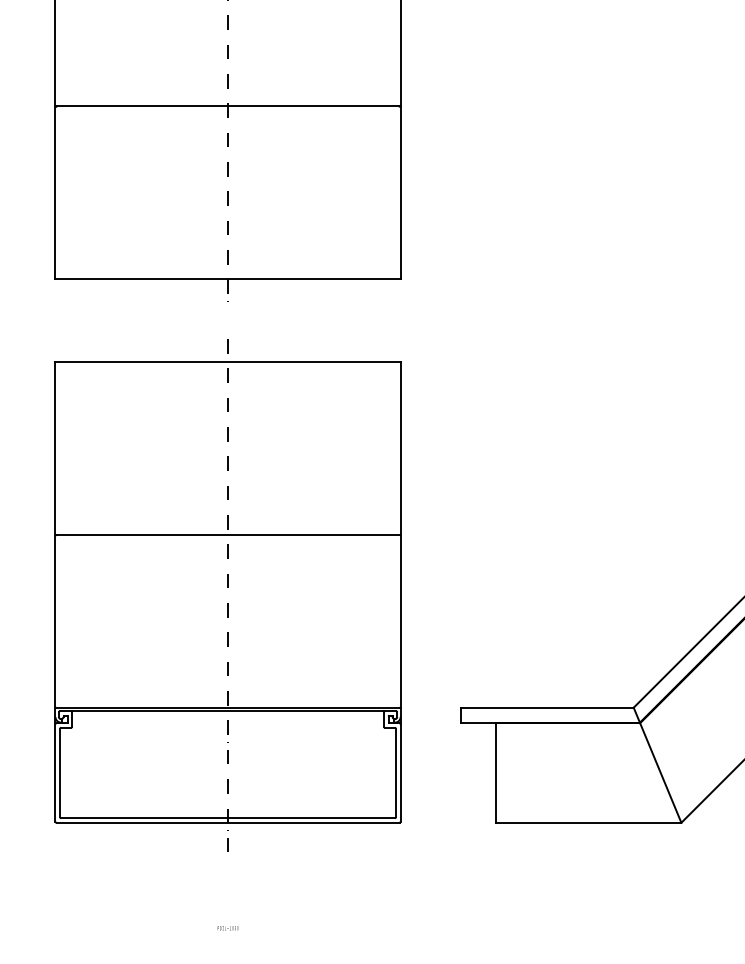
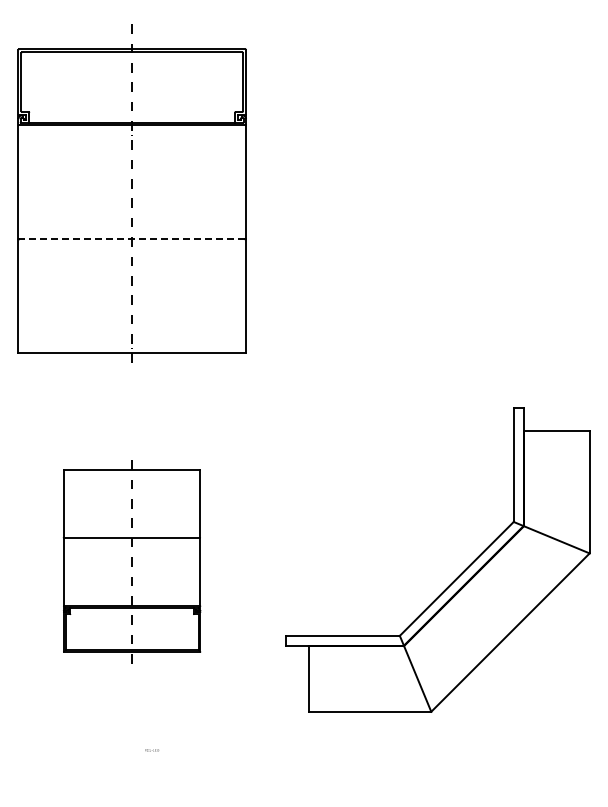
line: (226, 106) -> (131, 239), solid -> dashed
part: (226, 594) -> (131, 561), size x0.6
text: (228, 928) -> (152, 750), moved

